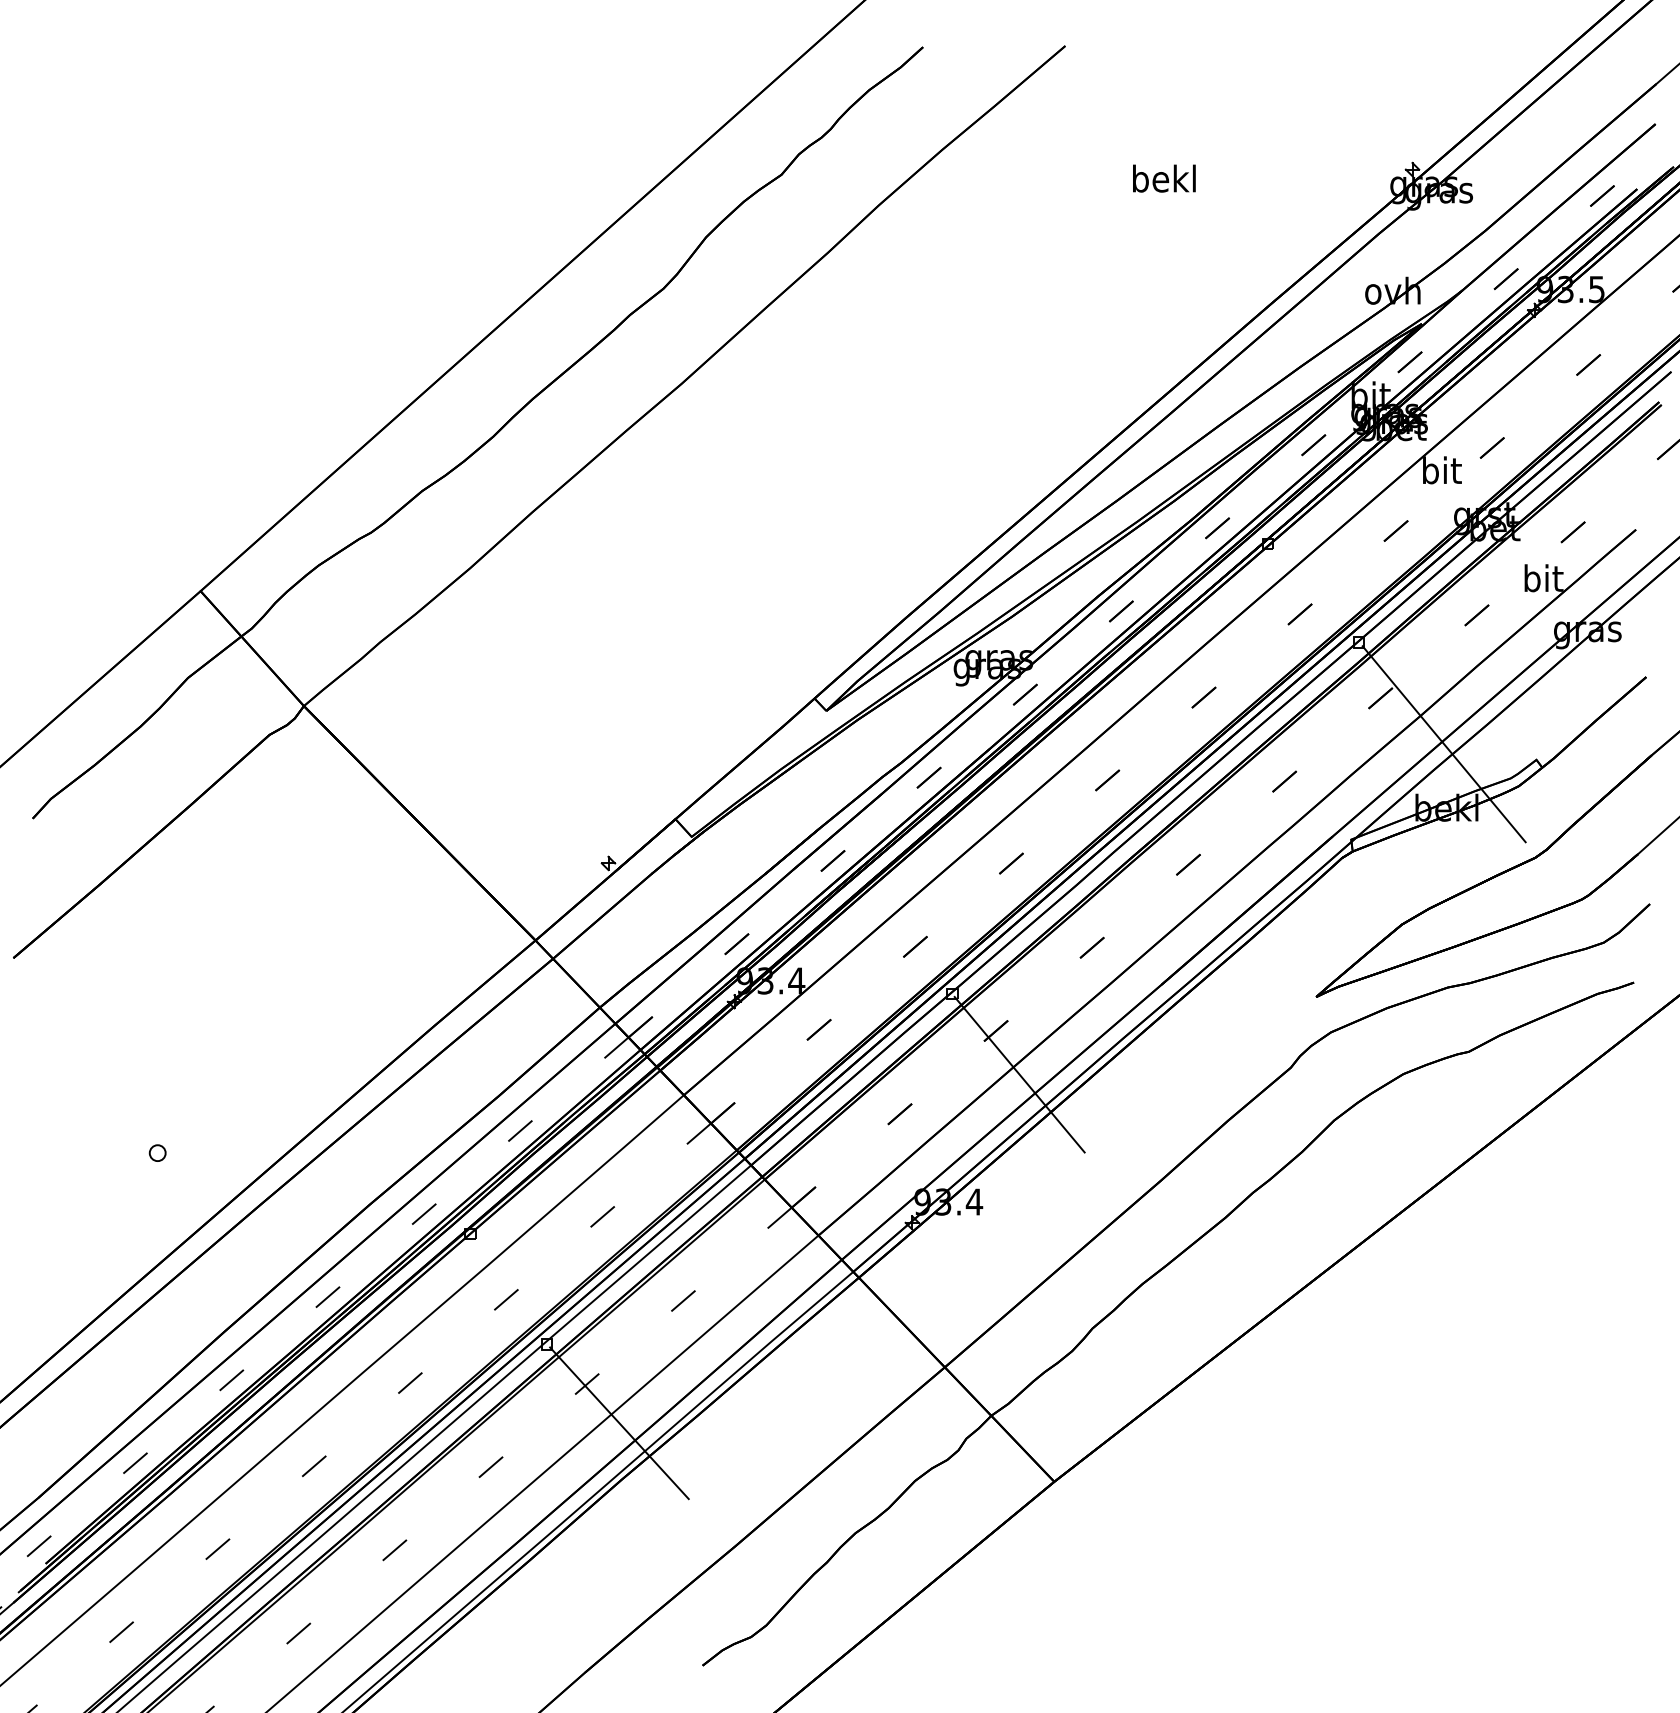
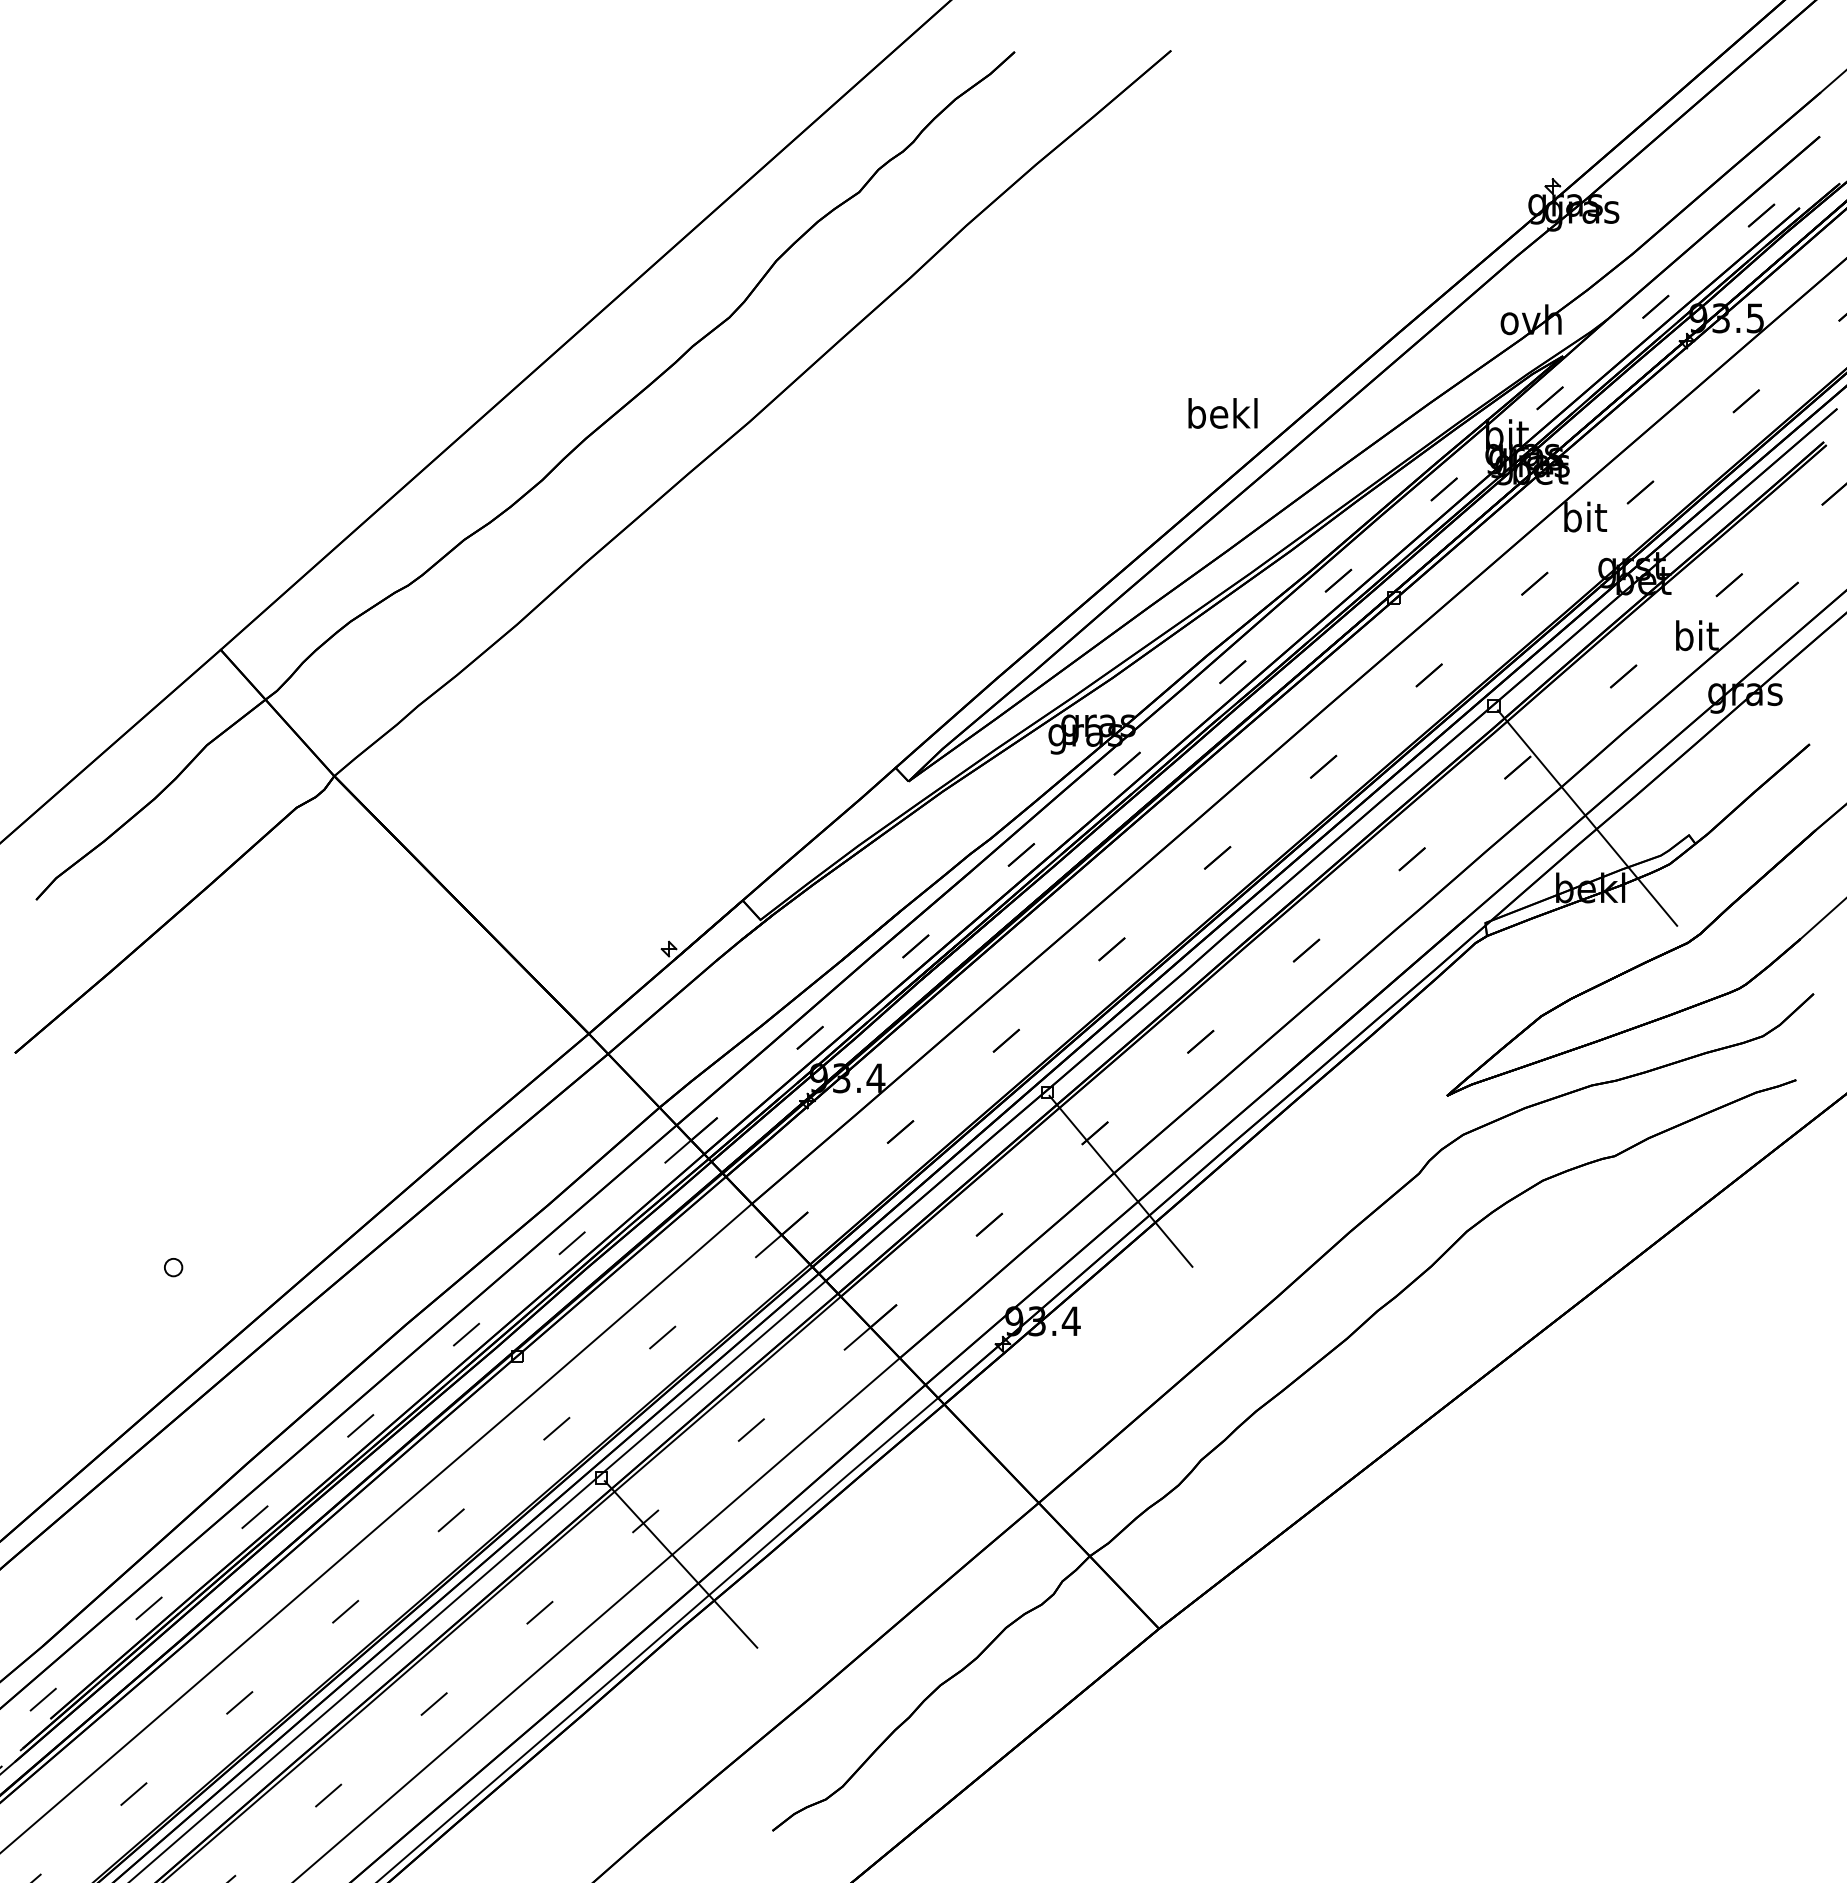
text: (1163, 178) -> (1222, 413), moved

